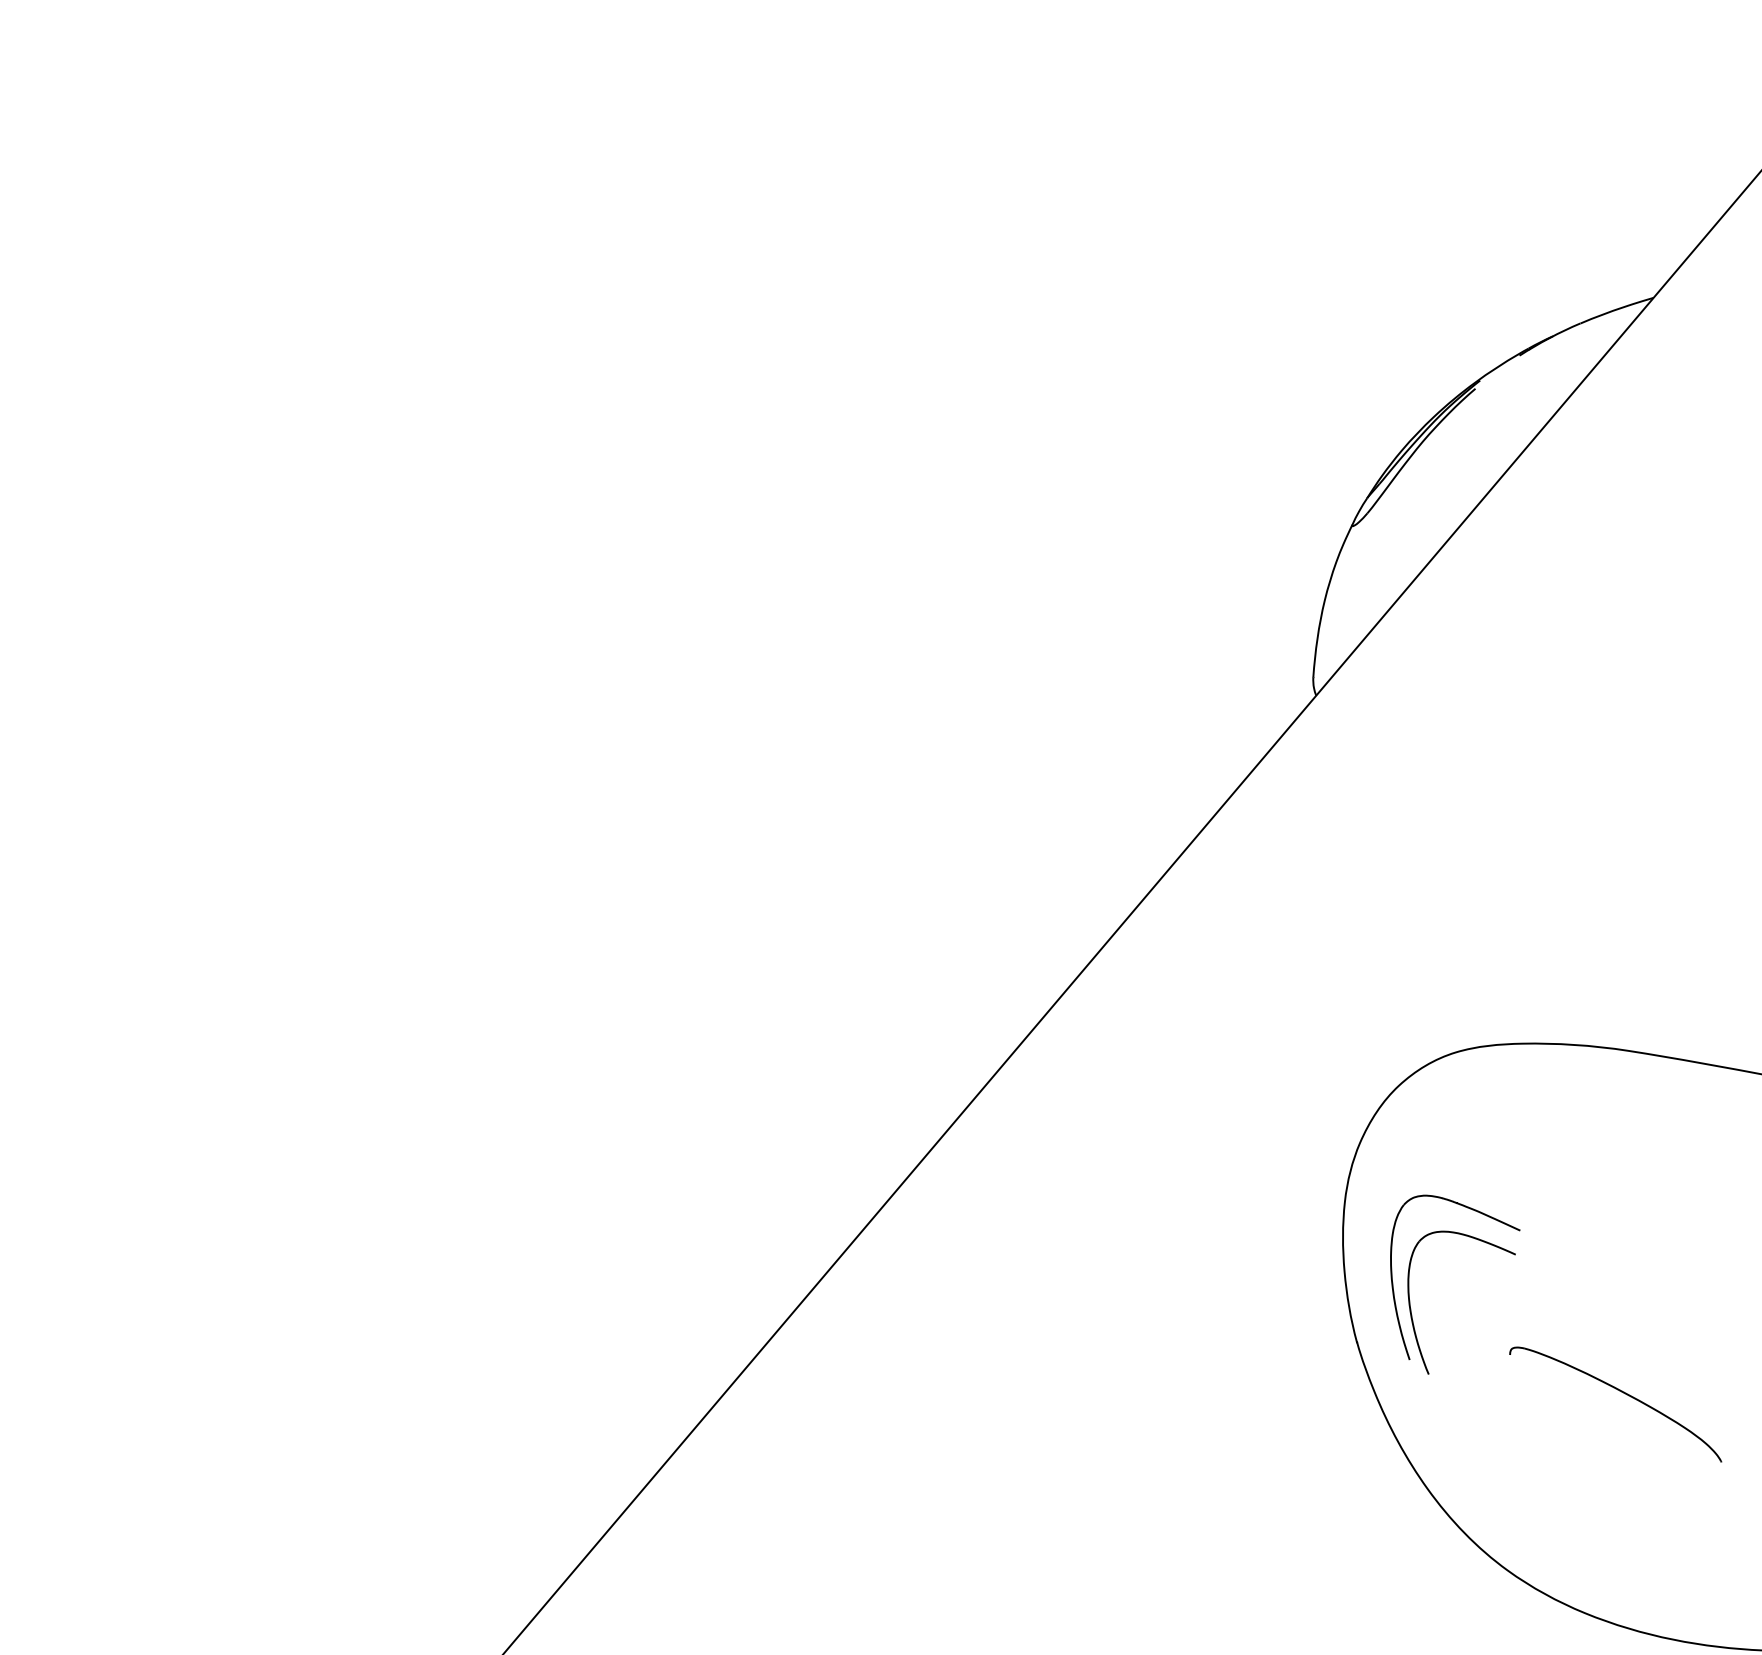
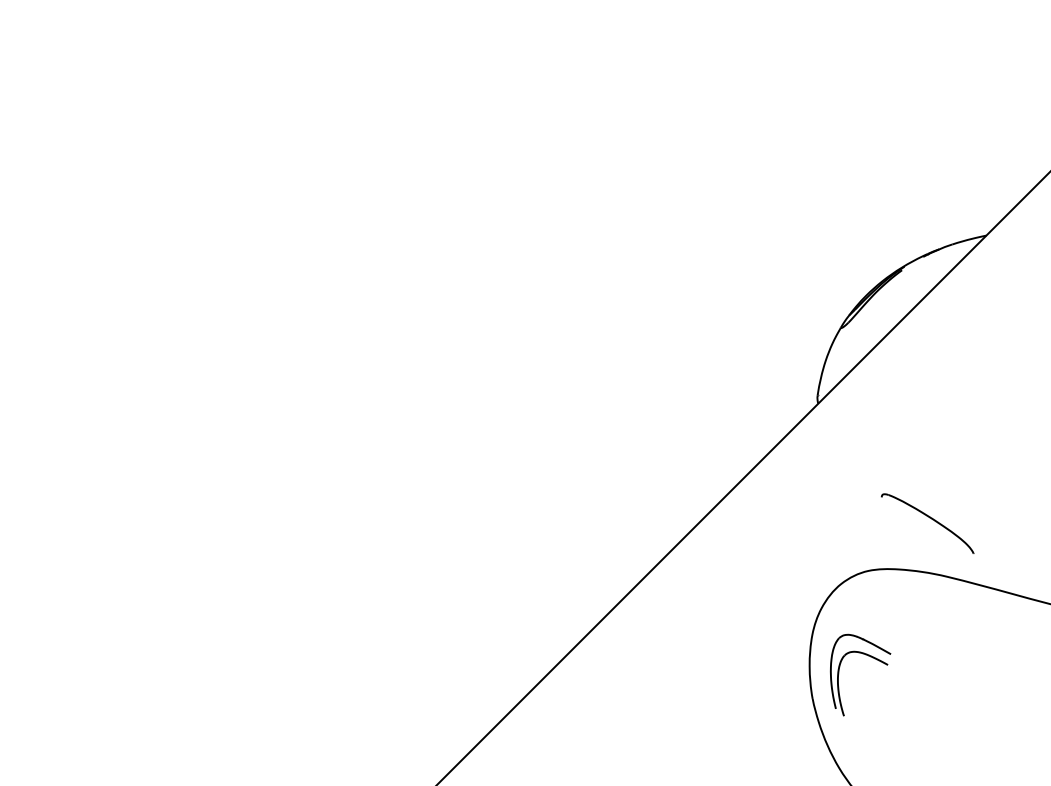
part: (1614, 1403) -> (927, 523), moved

